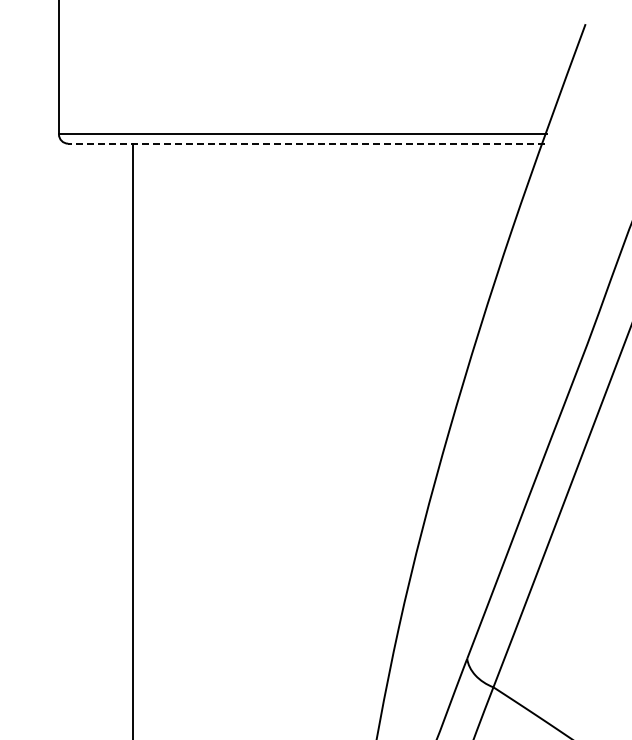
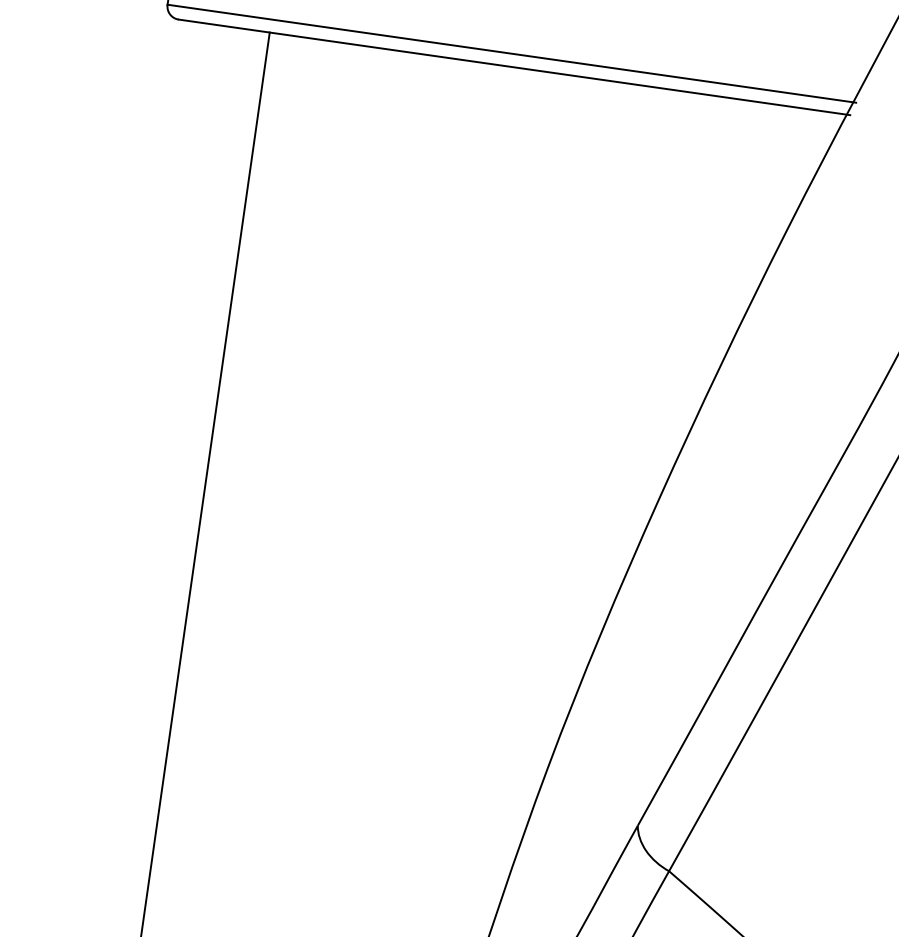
line: (305, 143) -> (513, 66), dashed -> solid

